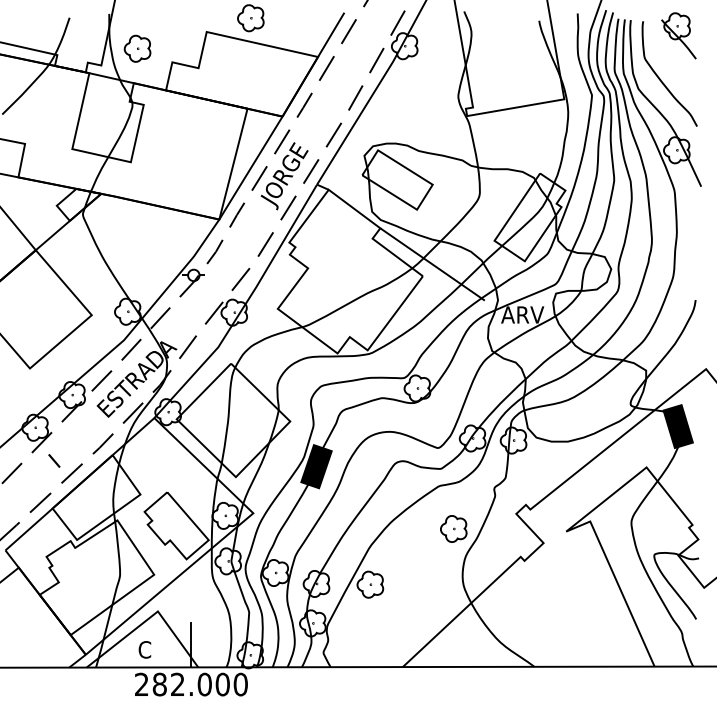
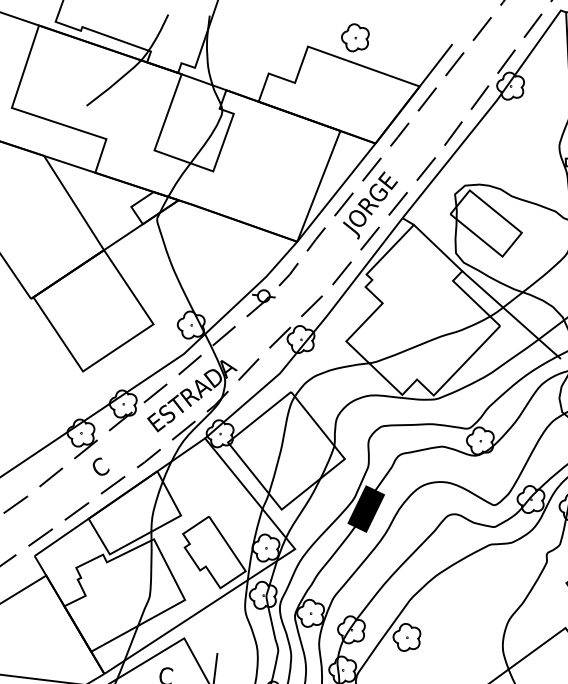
part: (137, 48) -> (234, 54), removed
text: (57, 457) -> (100, 466), I -> C
part: (453, 528) -> (499, 590), removed

